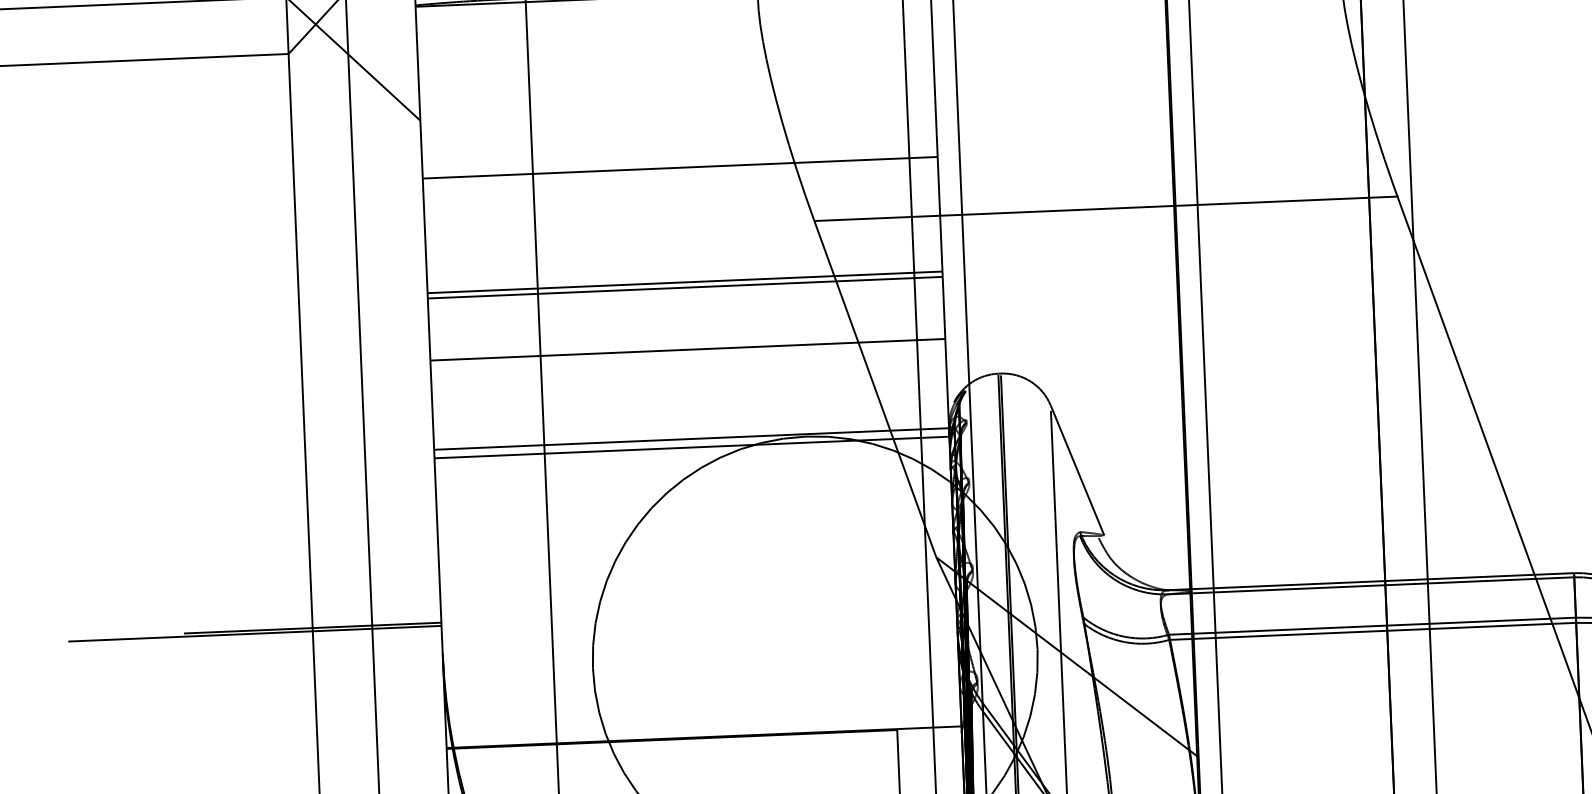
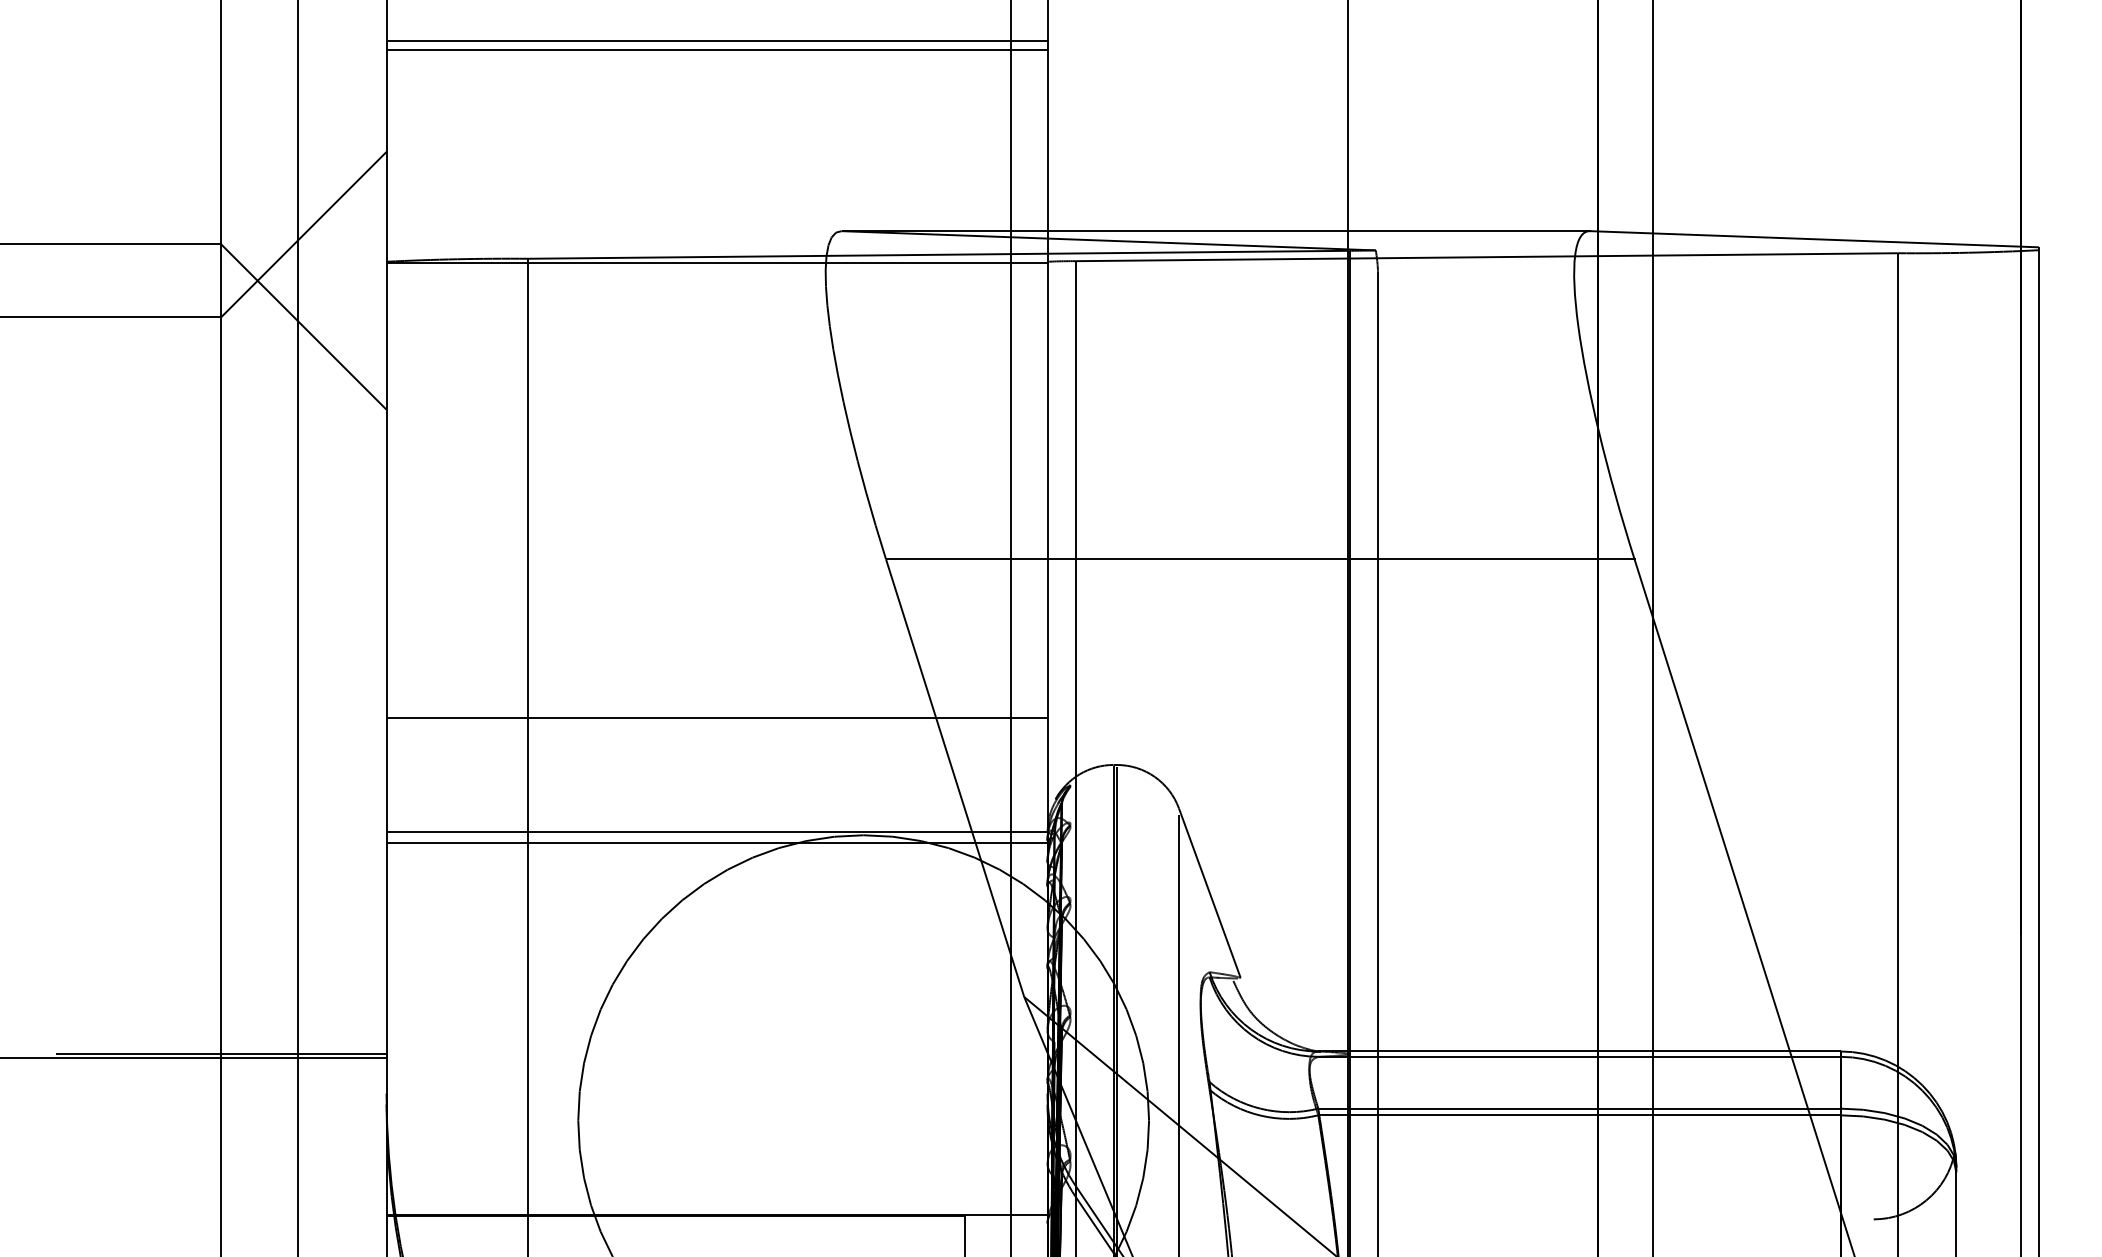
line: (679, 168) -> (716, 484), removed
line: (684, 282) -> (716, 631), removed
line: (684, 287) -> (716, 637), removed

